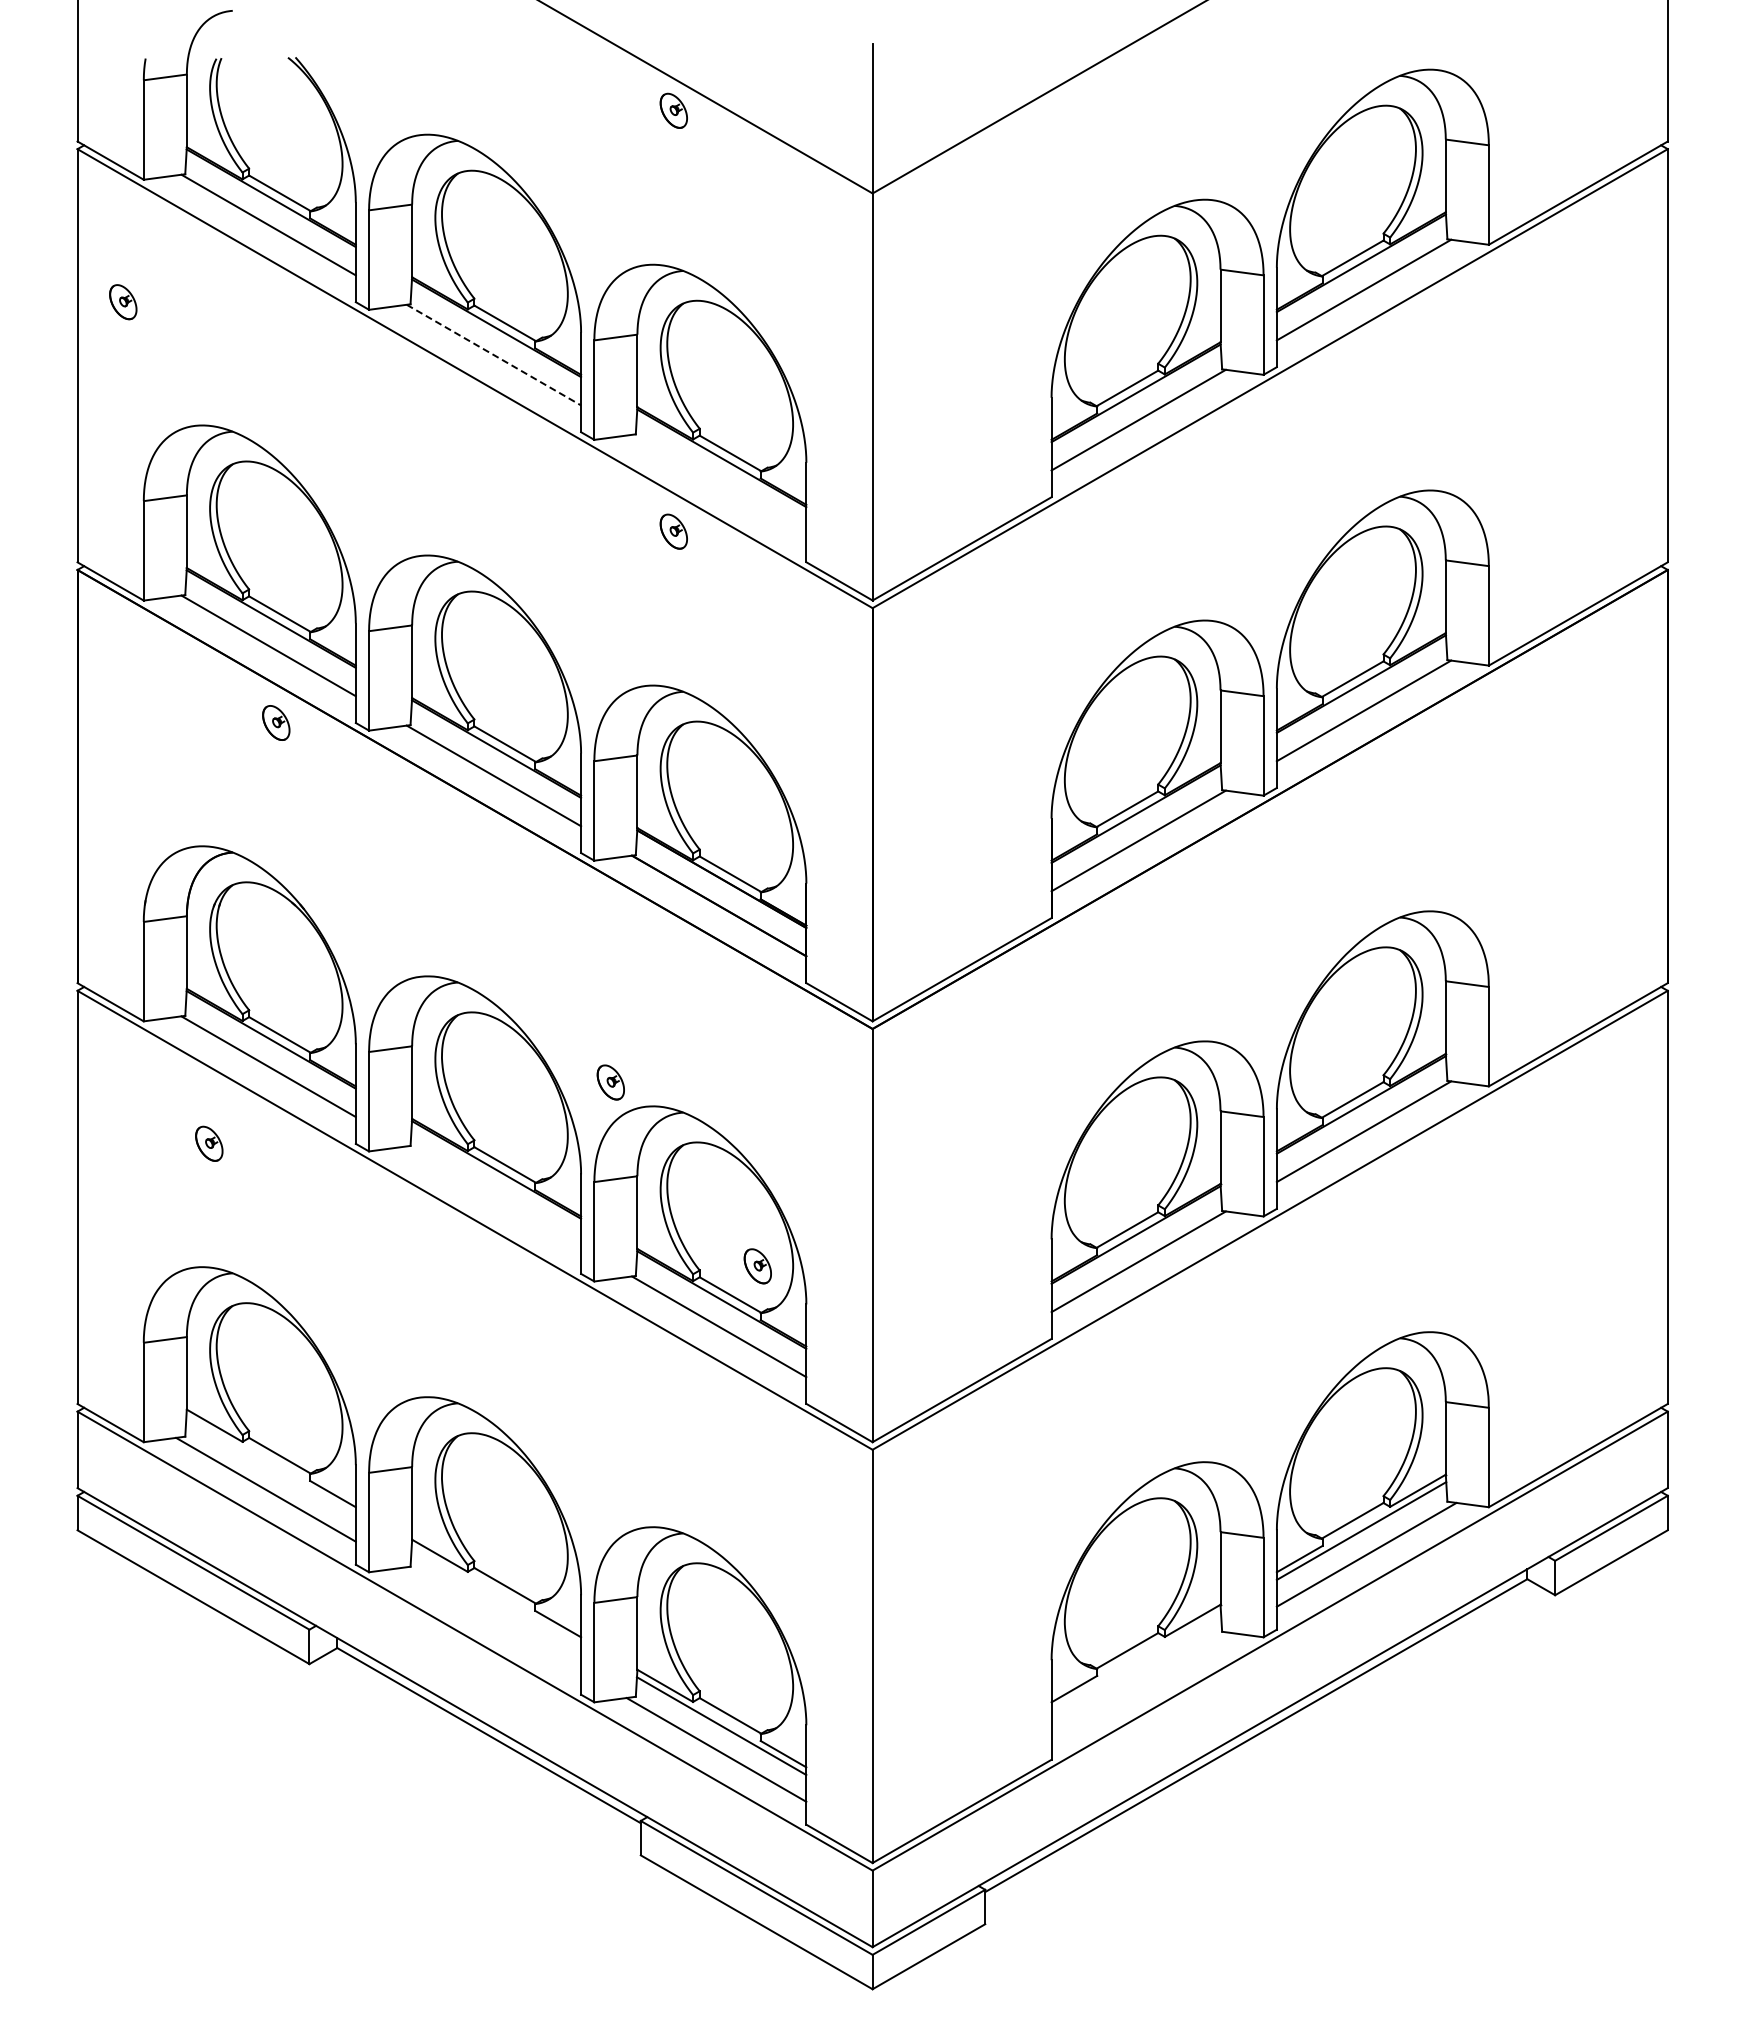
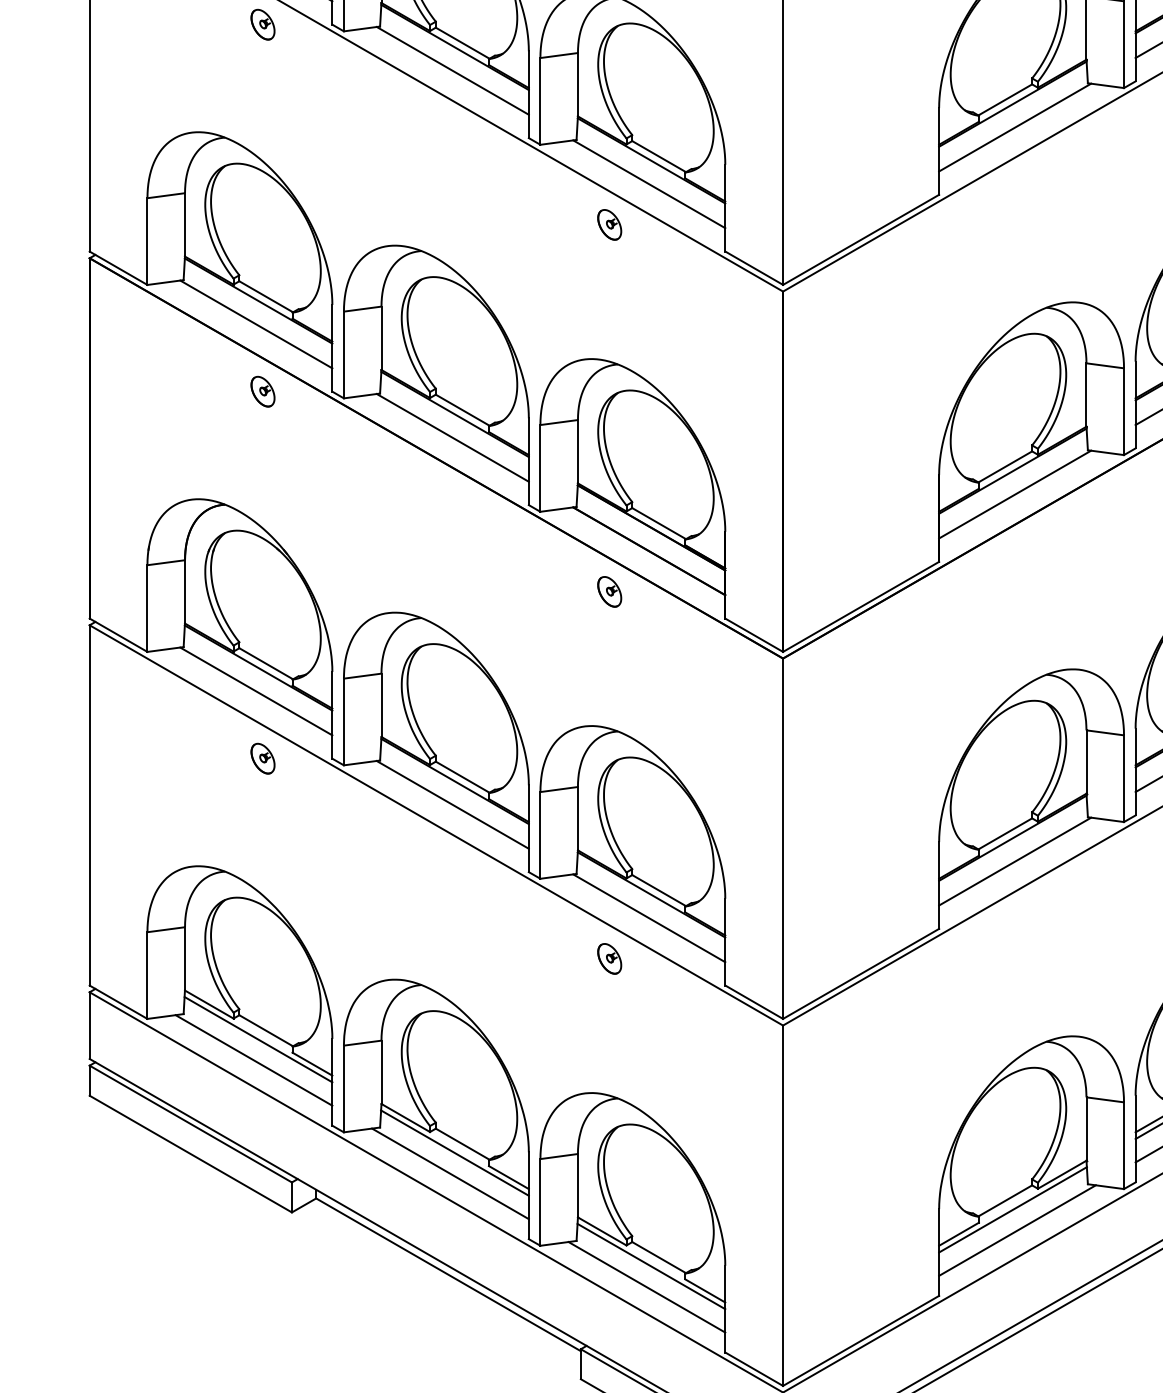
part: (123, 302) -> (263, 24), moved
line: (493, 355) -> (452, 71), dashed -> solid
line: (719, 484) -> (649, 183), added
part: (610, 1082) -> (609, 591), moved
part: (209, 1143) -> (263, 758), moved
line: (493, 1196) -> (452, 804), added
part: (757, 1266) -> (609, 959), moved
line: (270, 1465) -> (257, 1039), added
line: (496, 1595) -> (455, 1152), added
line: (491, 1619) -> (450, 1173), added
line: (1136, 1661) -> (1013, 1210), added
line: (1141, 1684) -> (1017, 1230), added

